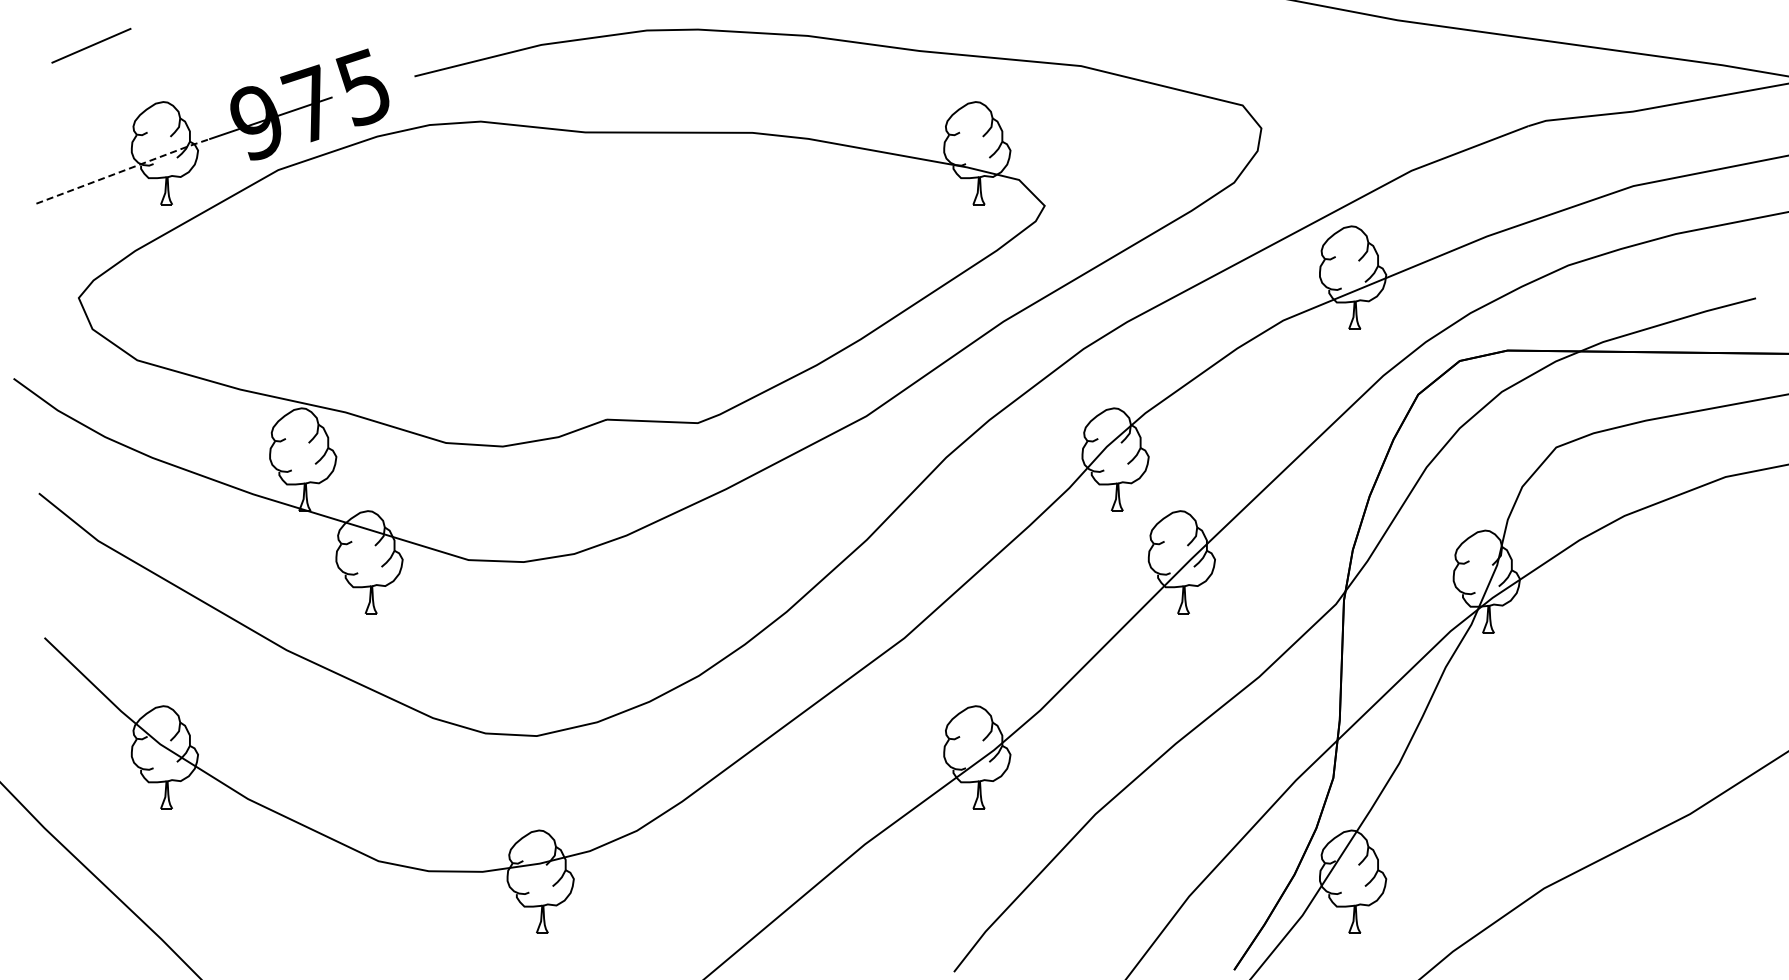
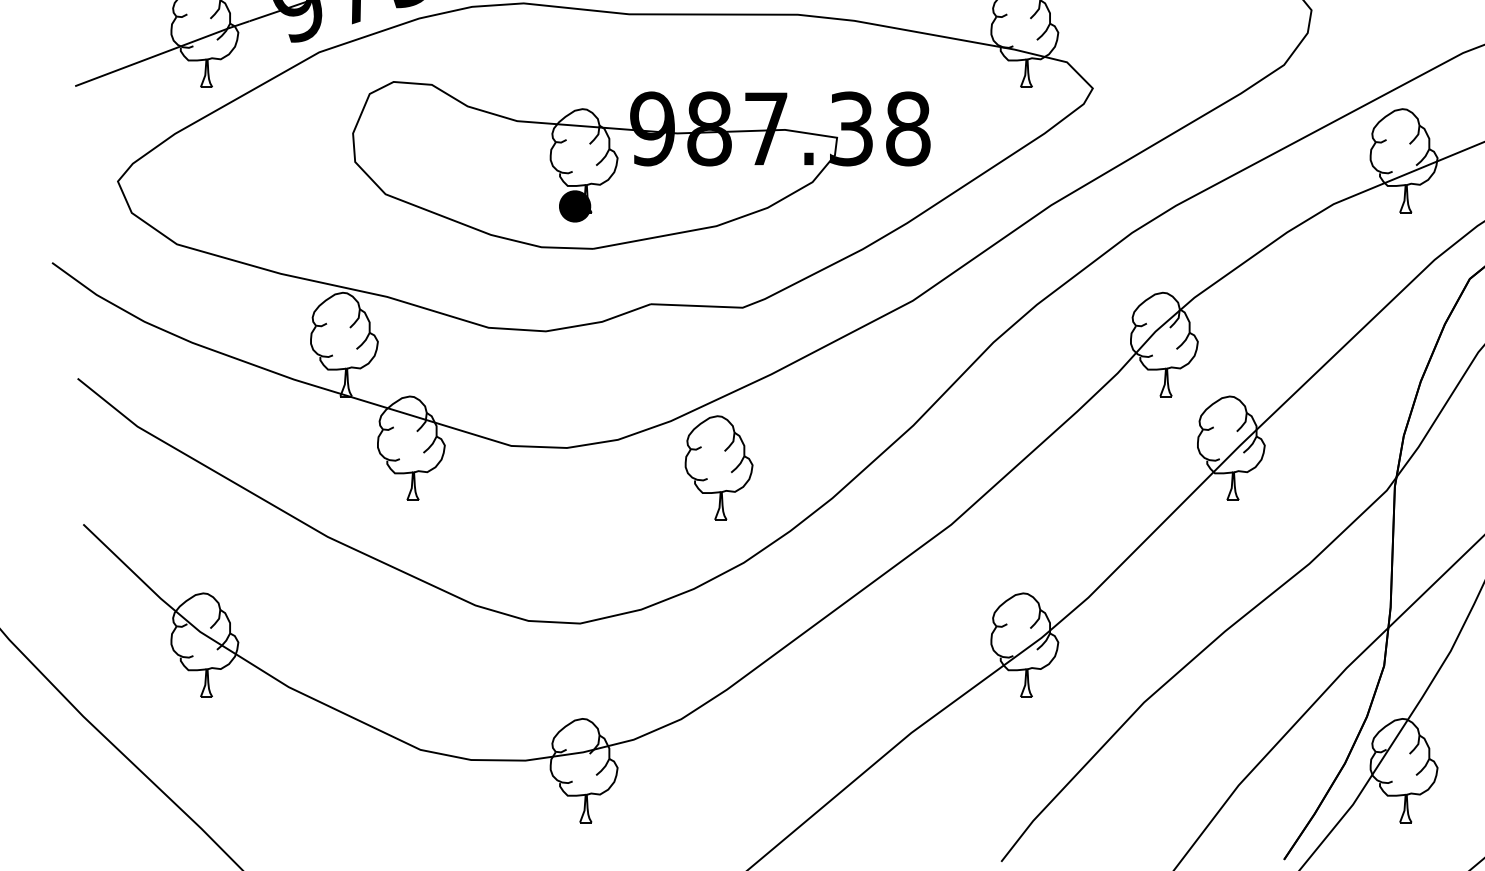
line: (123, 170) -> (163, 52), dashed -> solid
part: (596, 281) -> (640, 164), added
part: (674, 581) -> (719, 467), added

